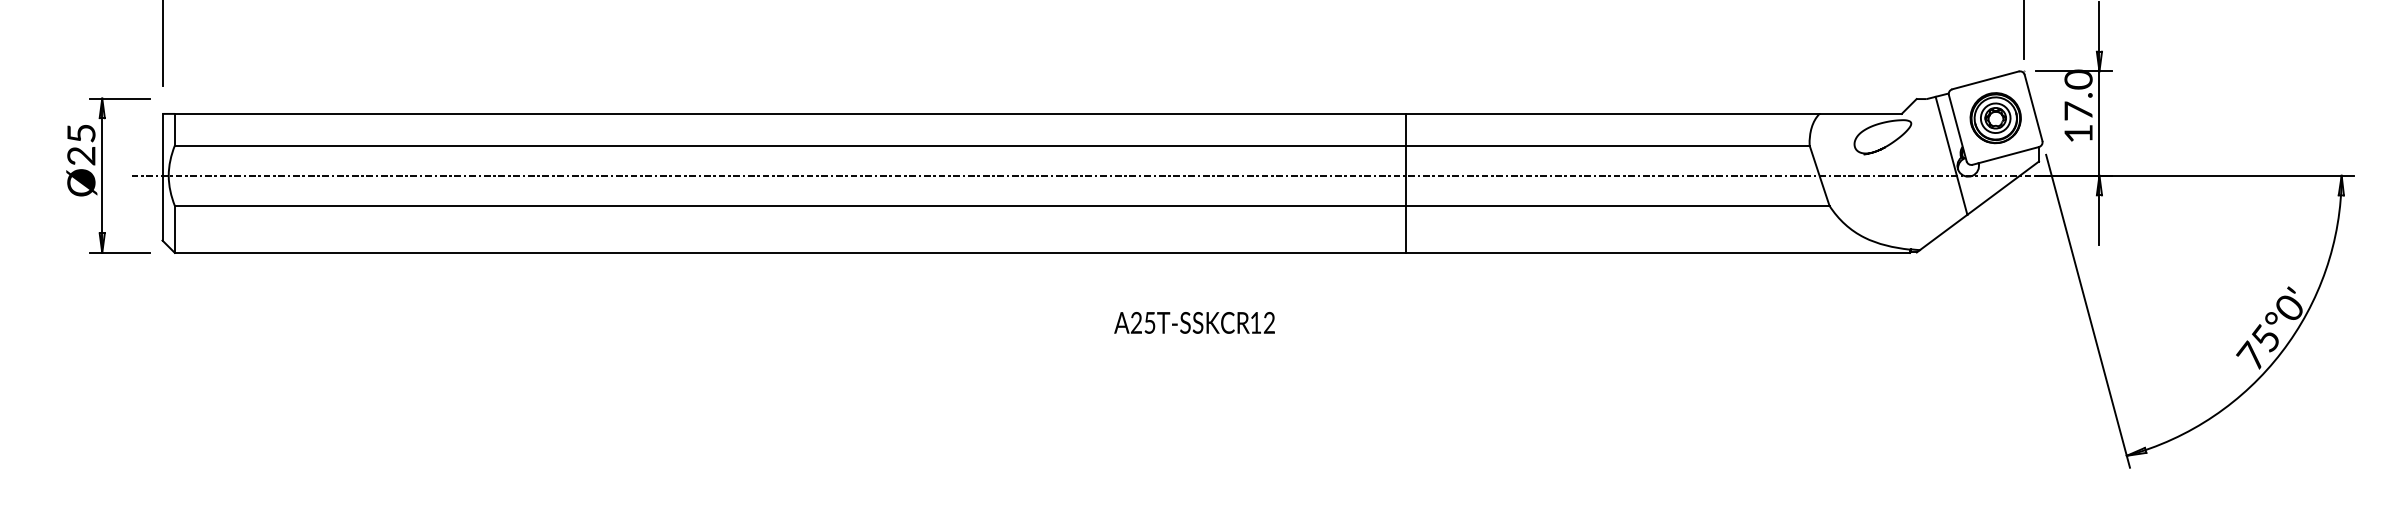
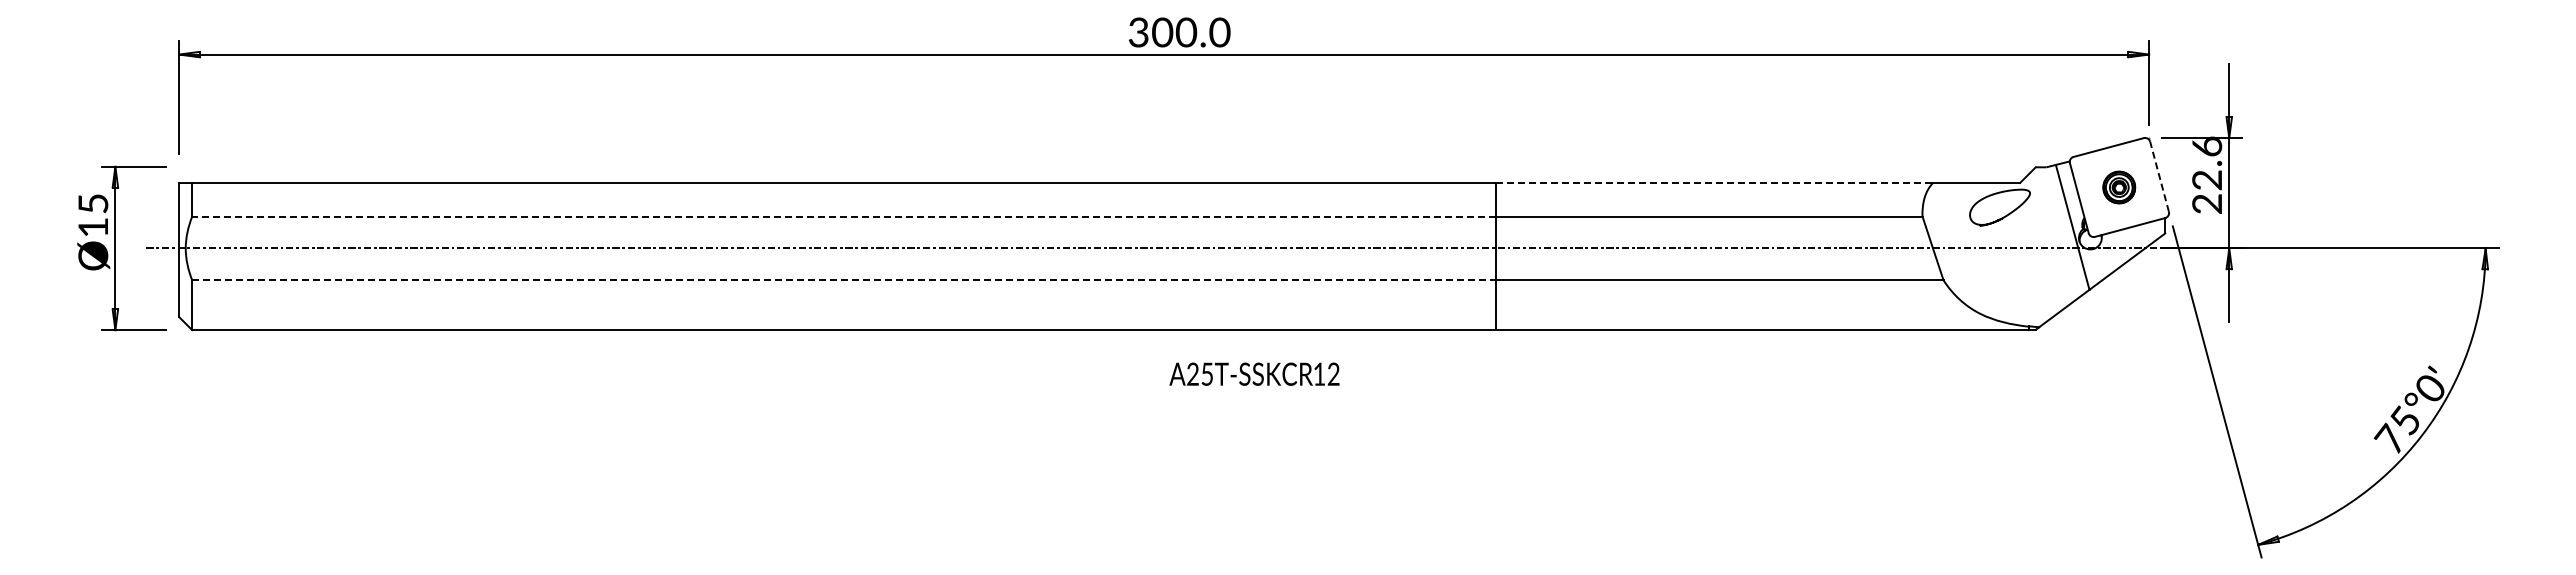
text: (2077, 105) -> (2206, 174), 17.0 -> 22.6
line: (2033, 107) -> (2159, 176), solid -> dashed
line: (1613, 114) -> (1714, 183), solid -> dashed
part: (1994, 118) -> (2118, 187), size x0.6
line: (790, 145) -> (843, 216), solid -> dashed
text: (80, 155) -> (92, 227), Ø25 -> Ø15
line: (790, 206) -> (843, 280), solid -> dashed
text: (1194, 322) -> (1254, 373), moved

